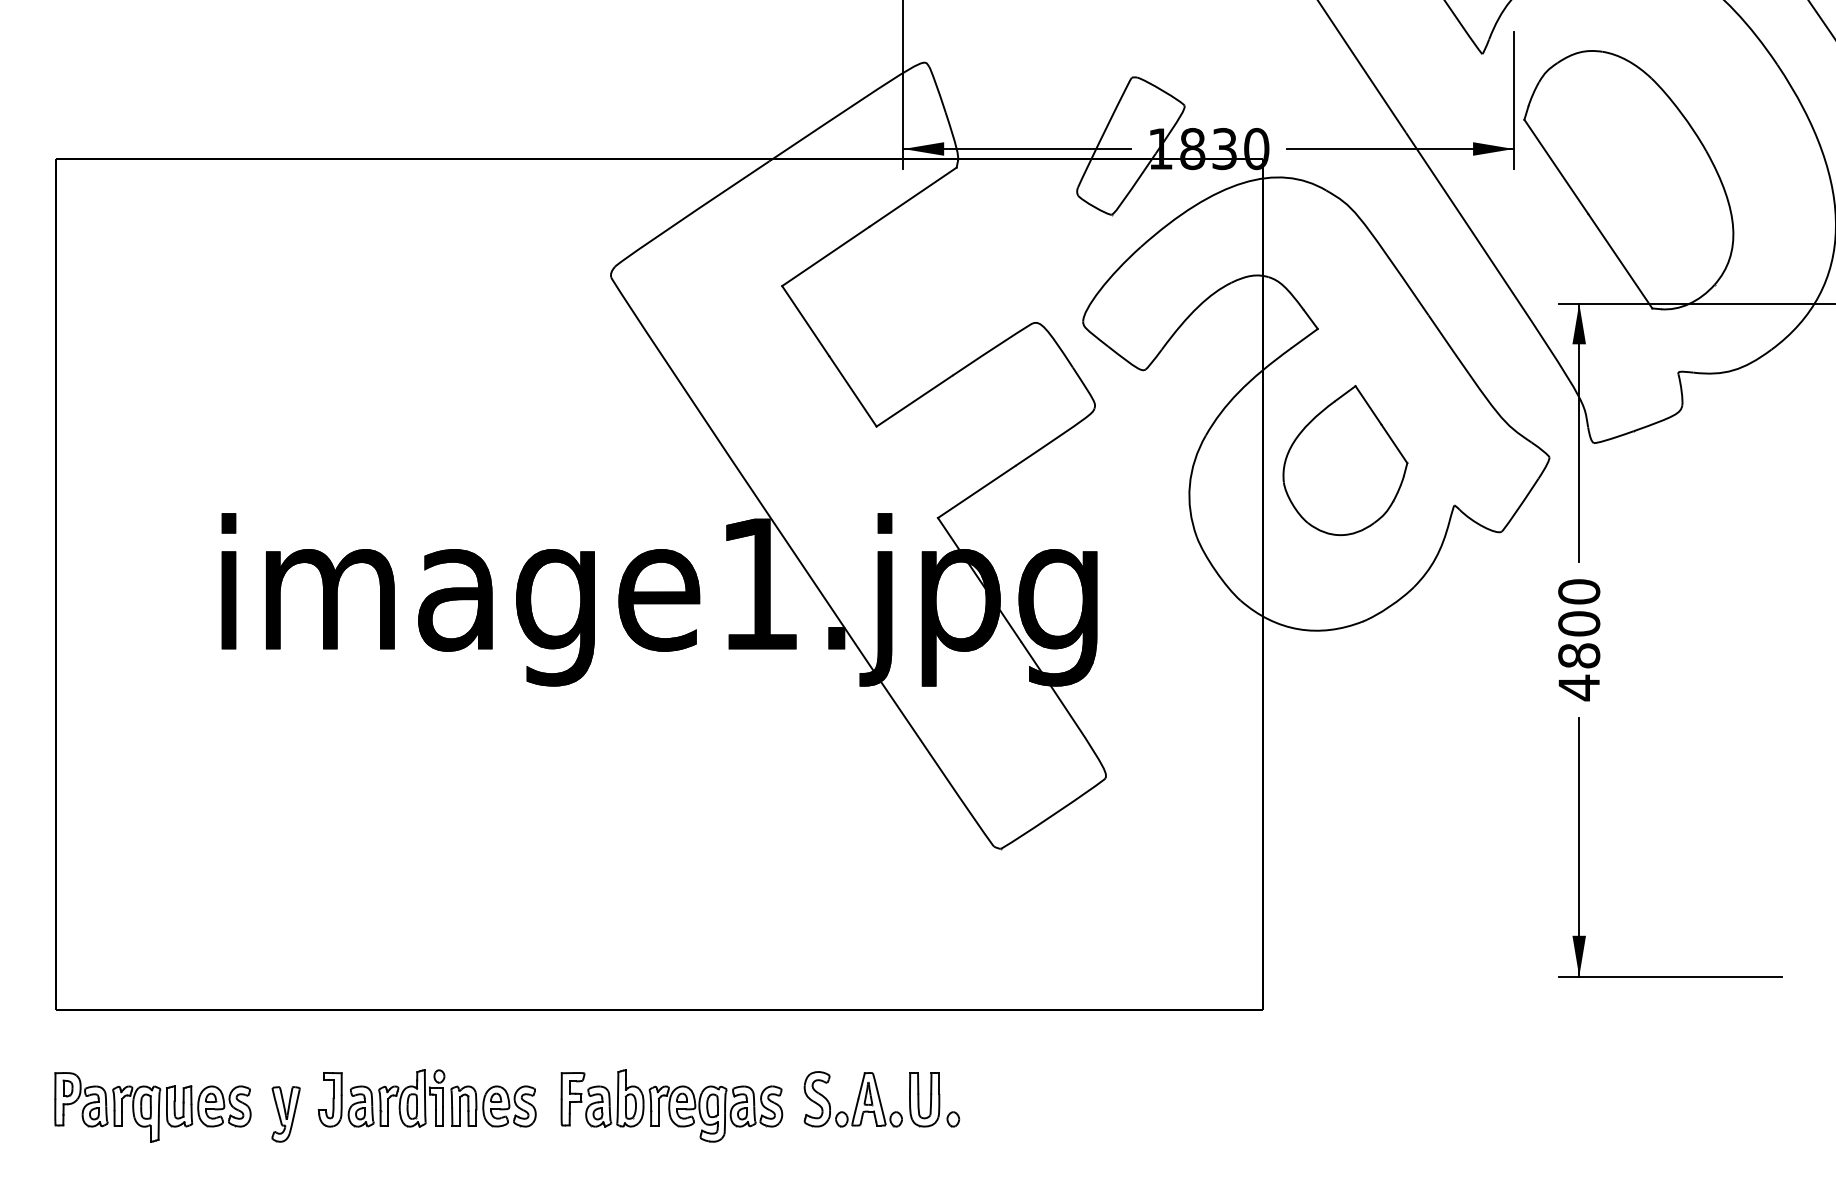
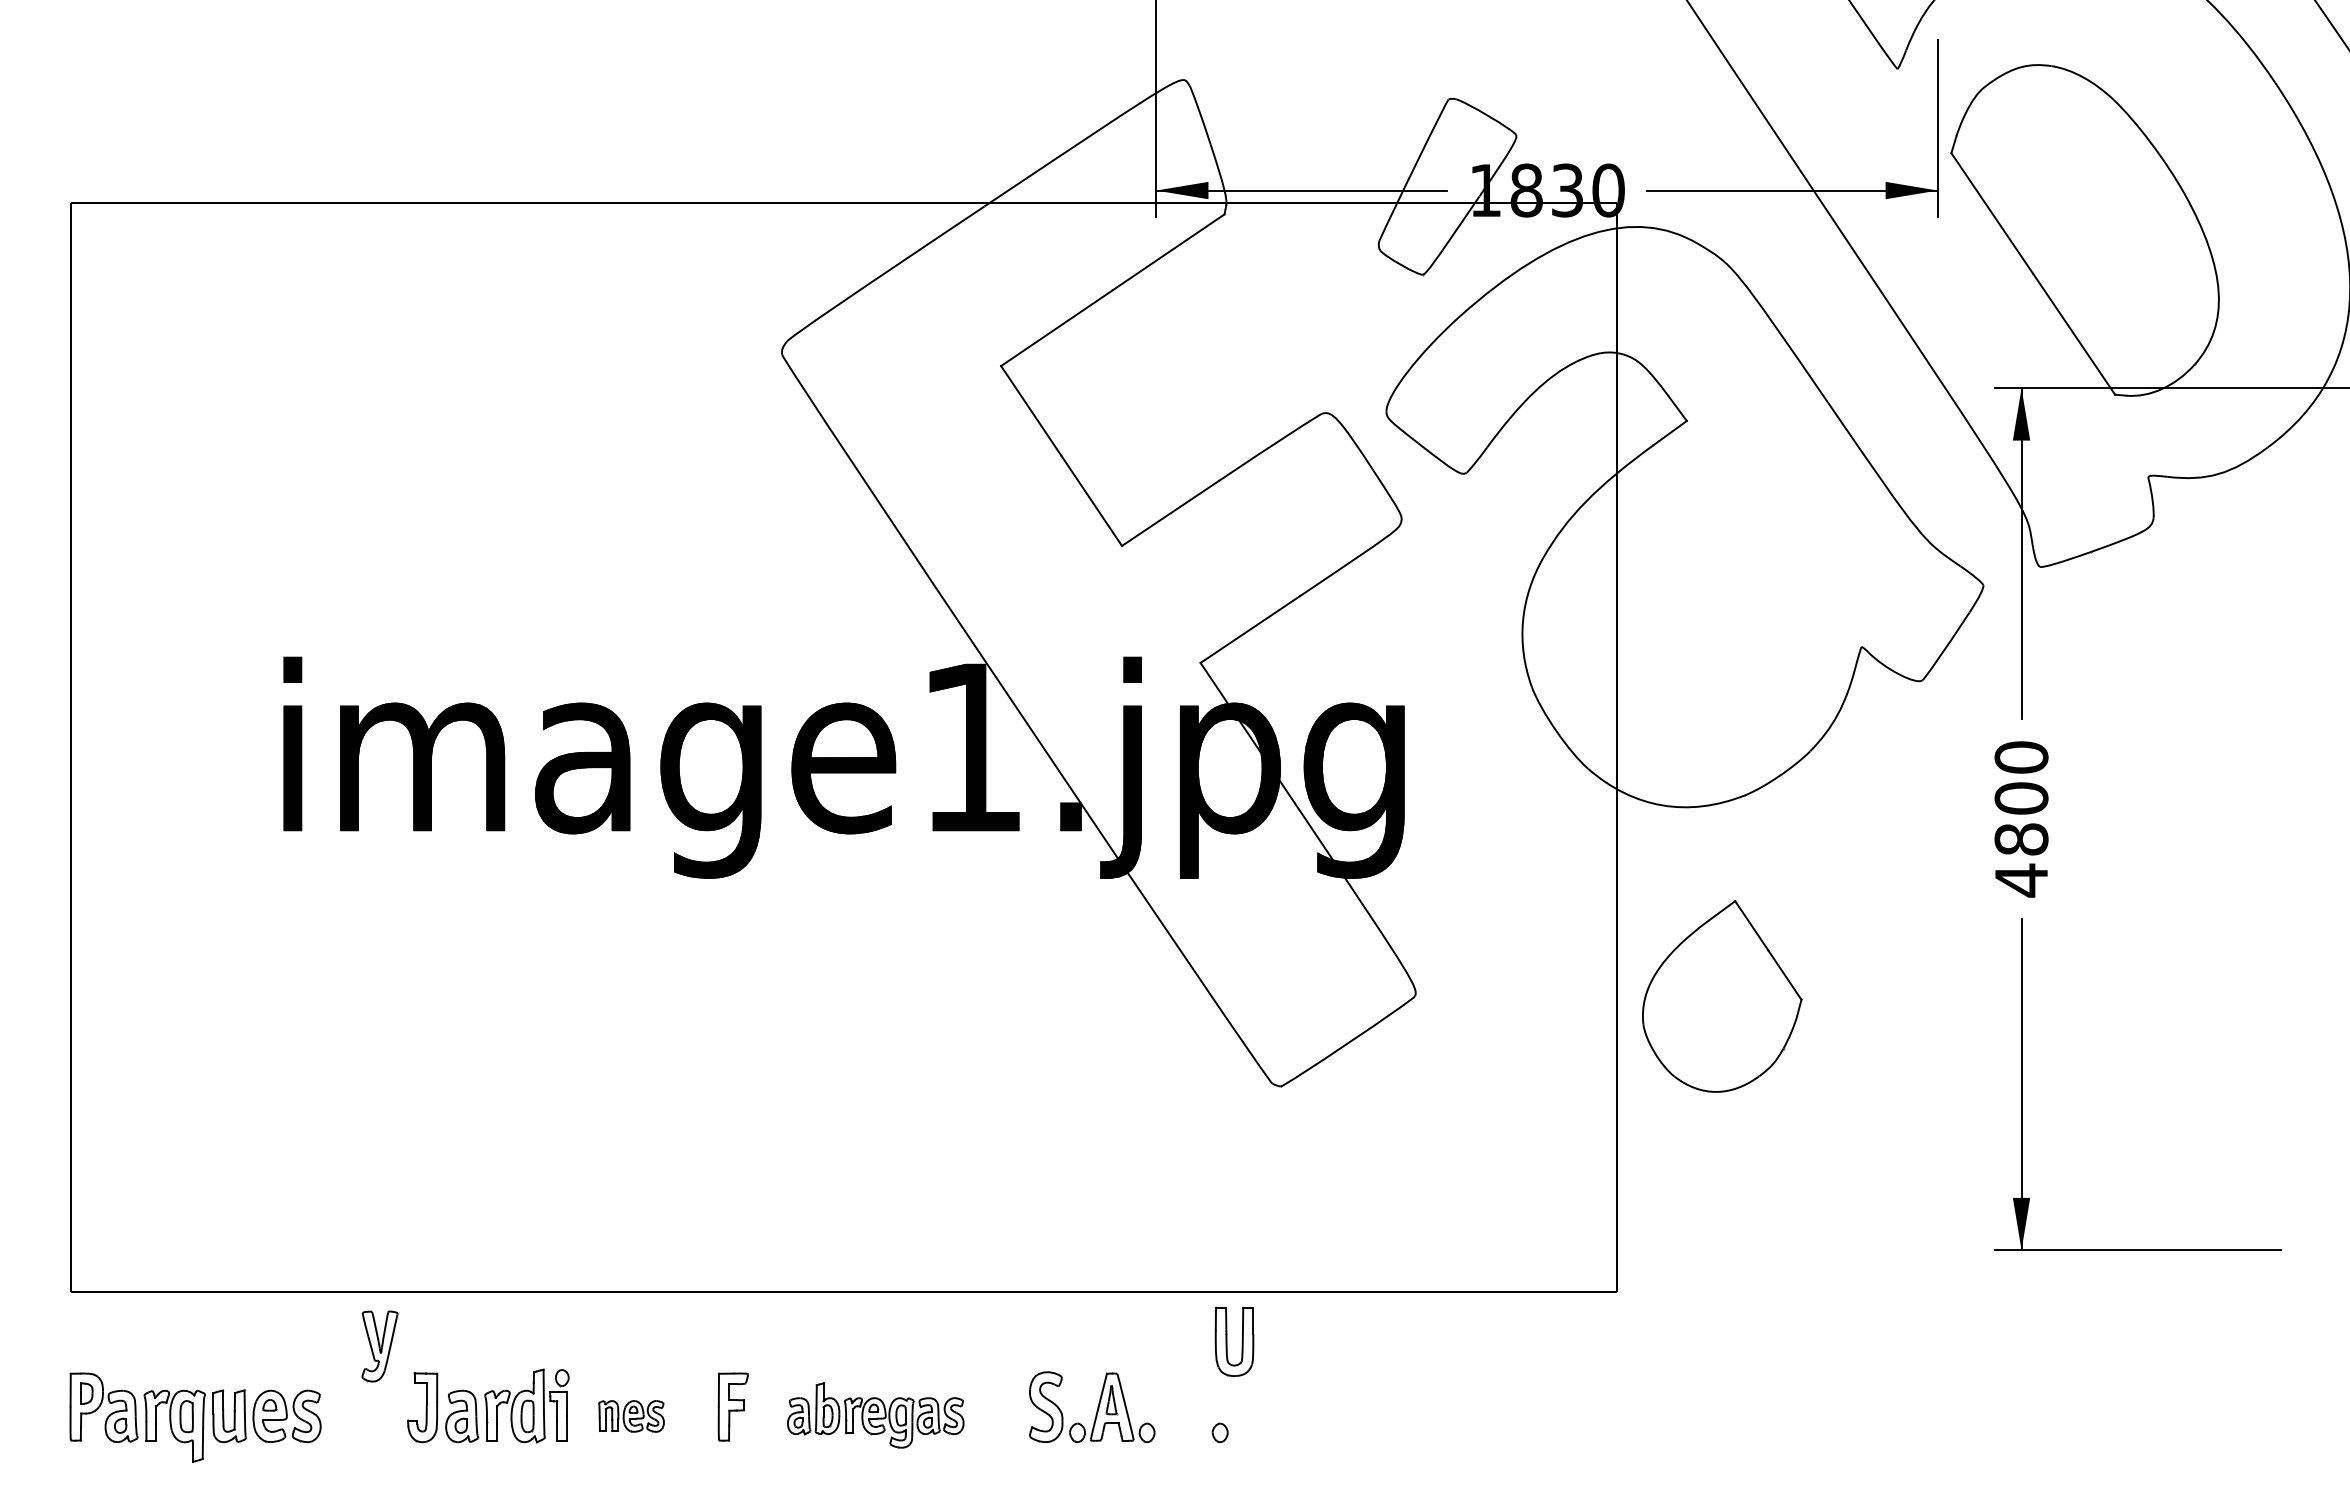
part: (1345, 460) -> (1722, 996), moved
part: (919, 1099) -> (1227, 1341), moved
part: (684, 1105) -> (875, 1415), size x0.7
part: (493, 1106) -> (631, 1416), size x0.6
part: (285, 1114) -> (379, 1346), moved

